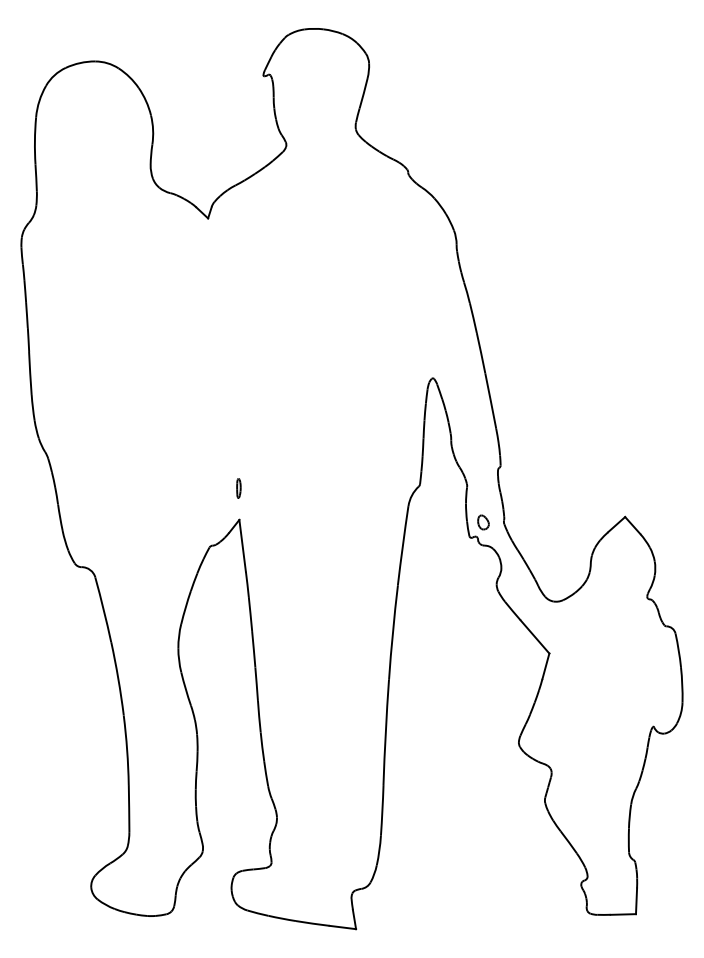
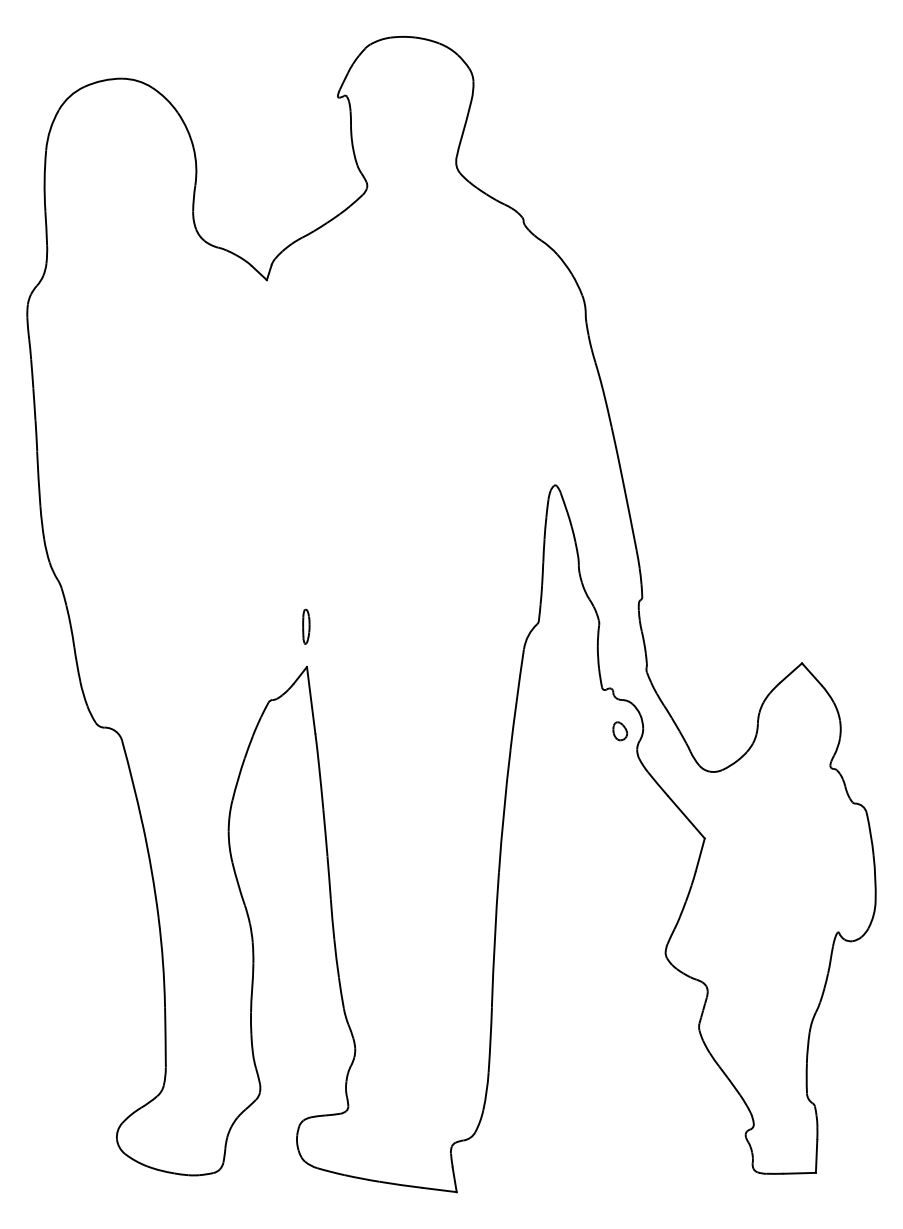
part: (239, 488) -> (306, 626), size x1.4
part: (482, 522) -> (619, 731), moved

